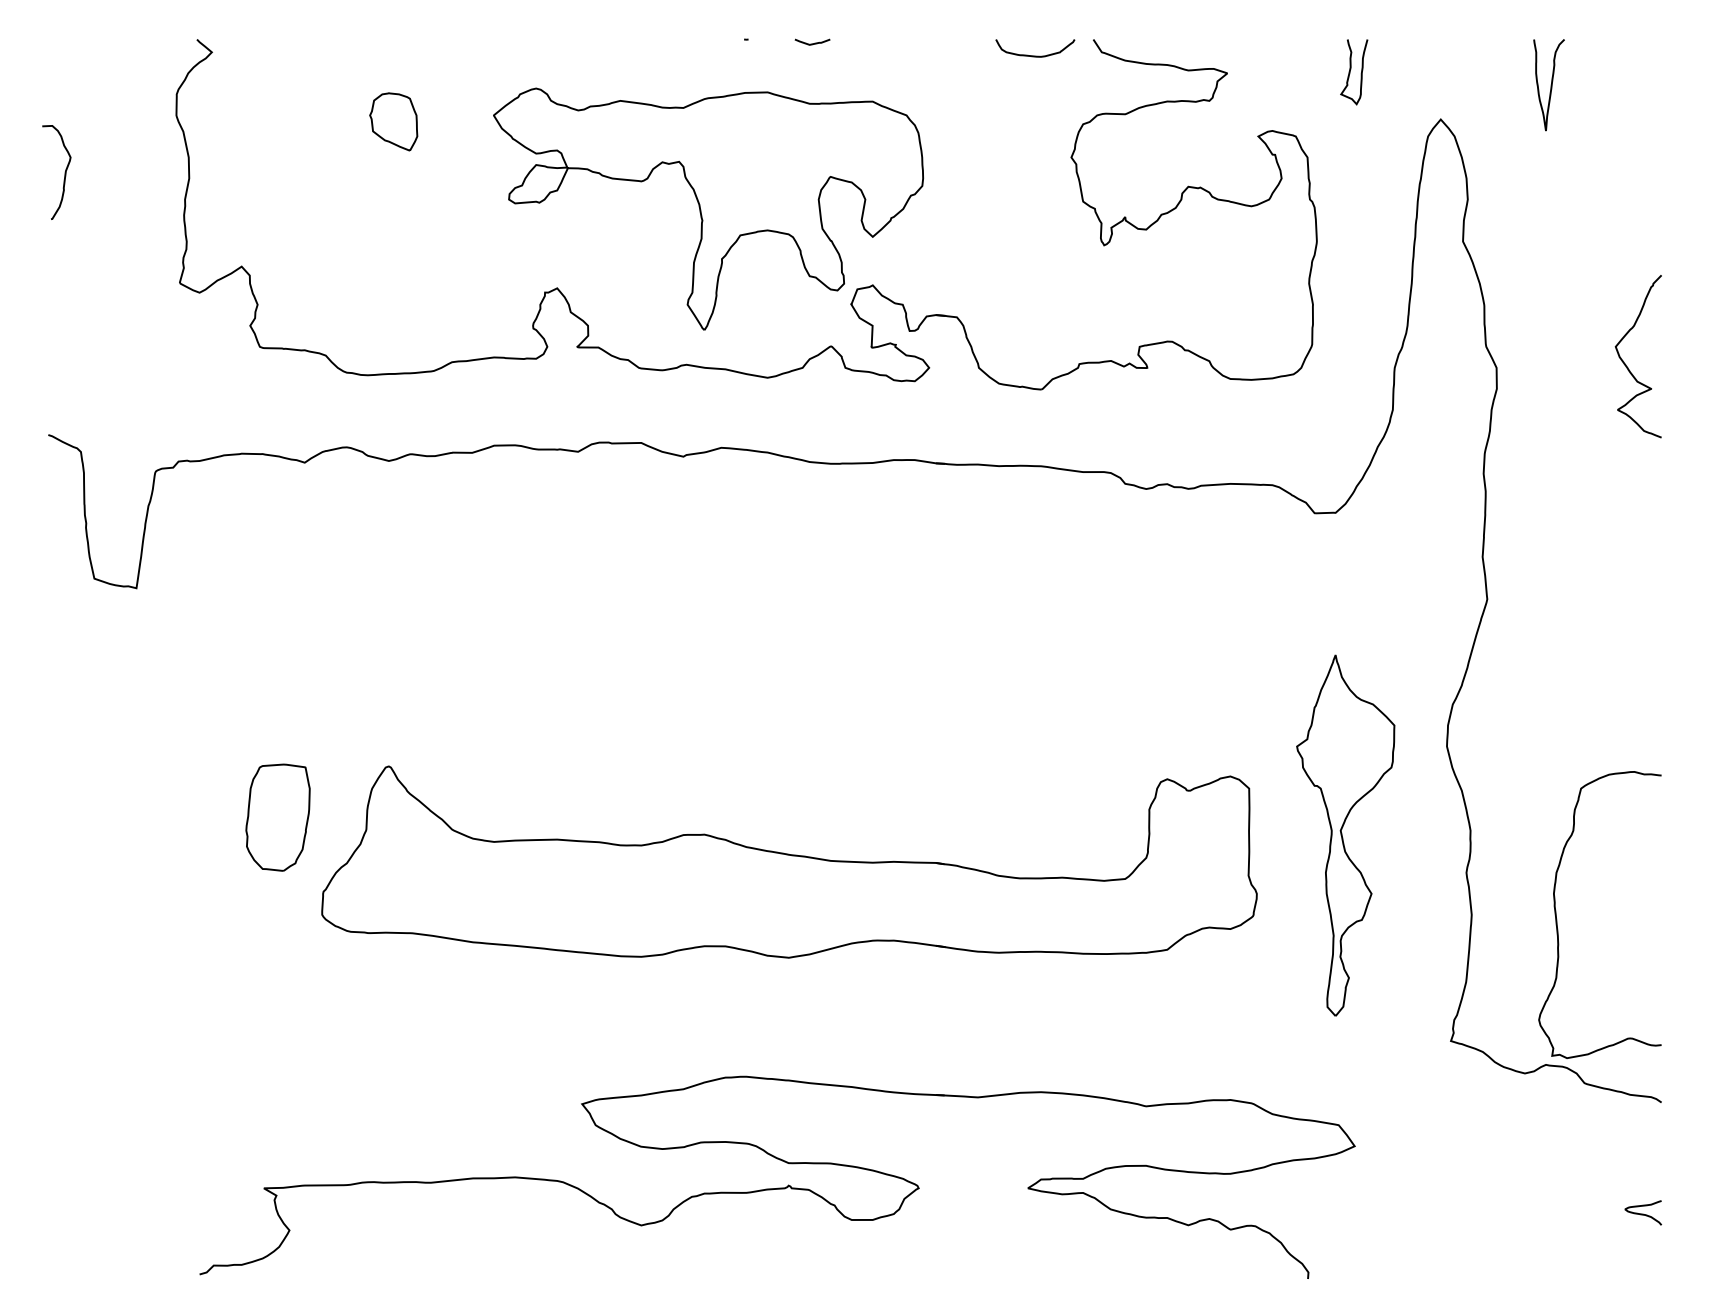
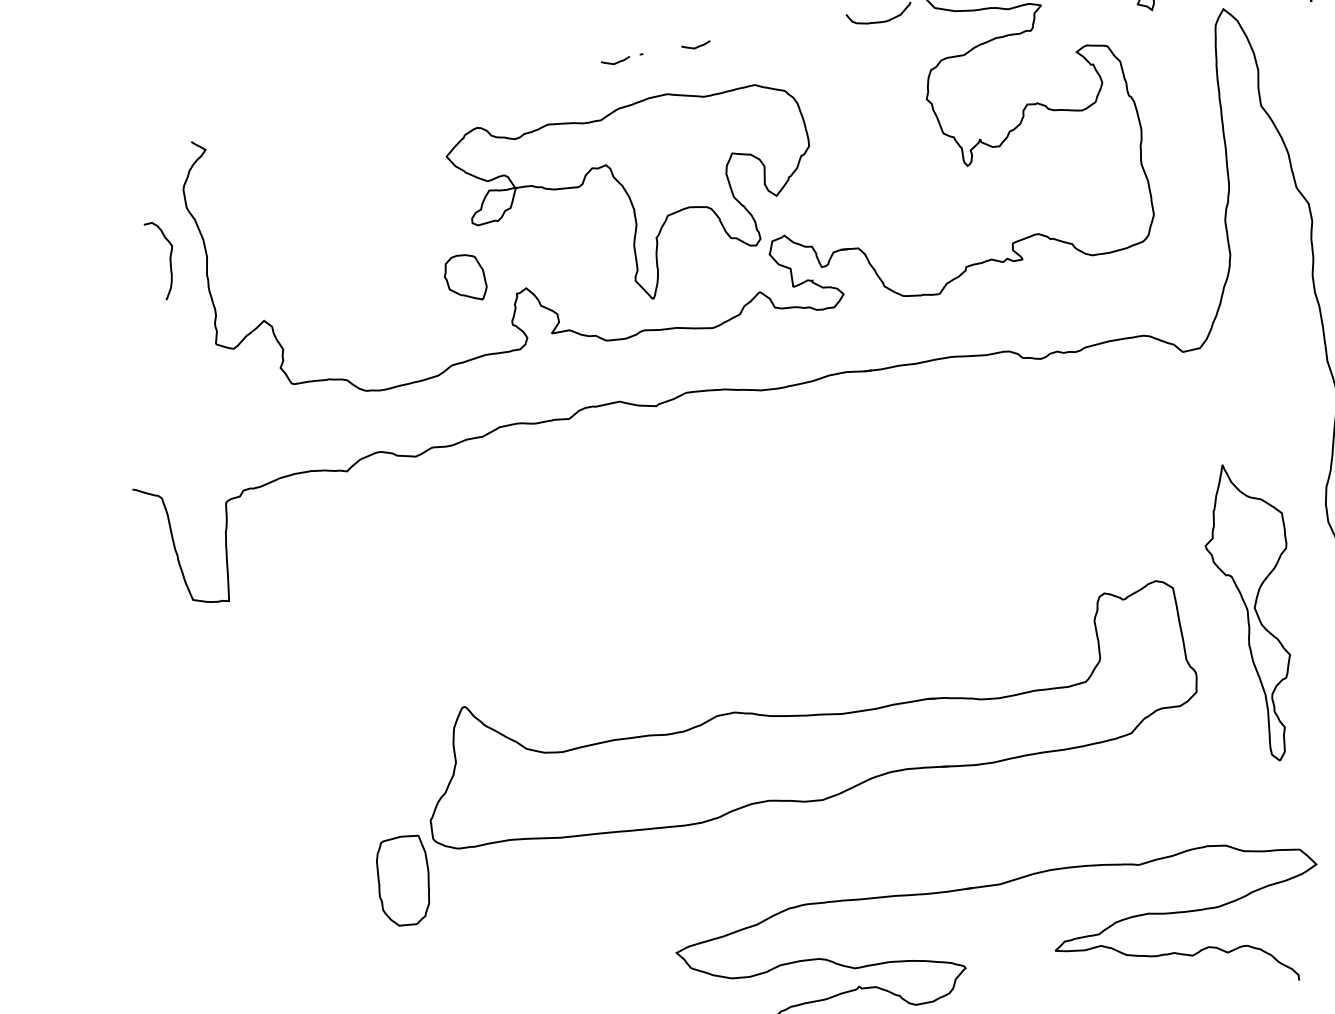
curve: (714, 43) -> (616, 62), added
part: (393, 121) -> (464, 278), moved
curve: (64, 172) -> (169, 259), moved
part: (277, 817) -> (403, 881), moved

